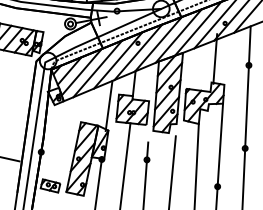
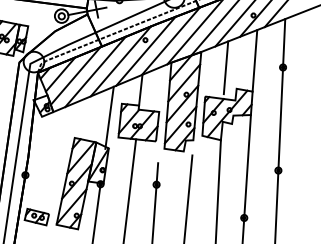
line: (215, 58) -> (255, 60), moved
line: (202, 65) -> (225, 67), added

